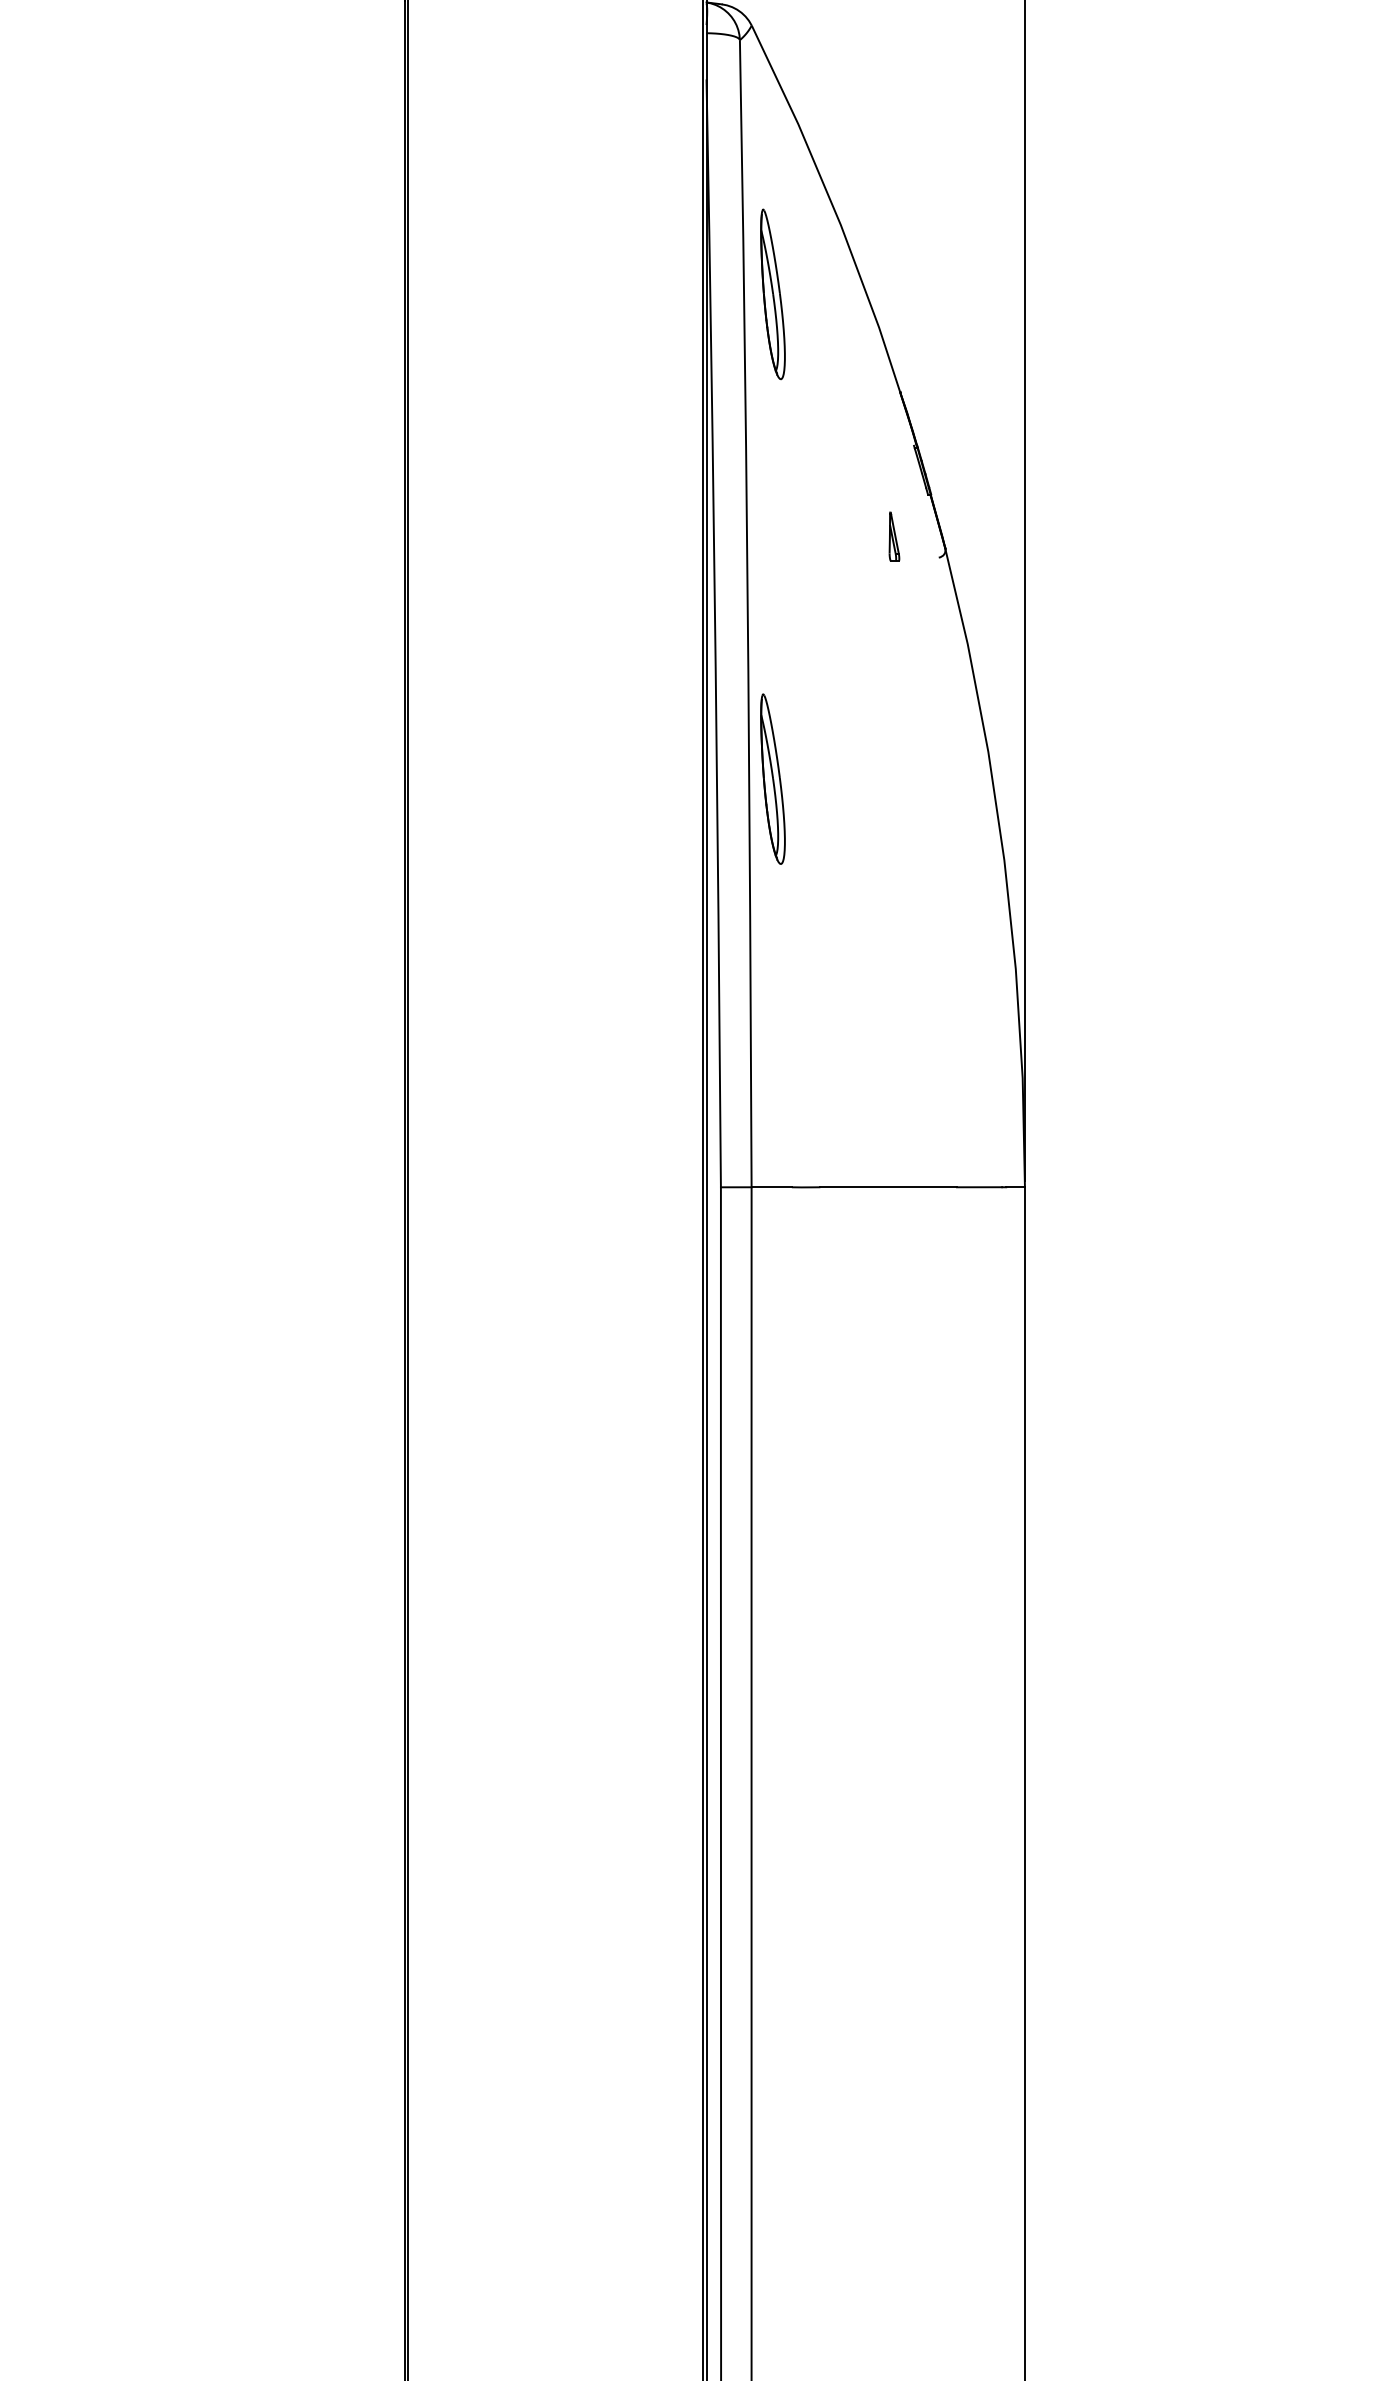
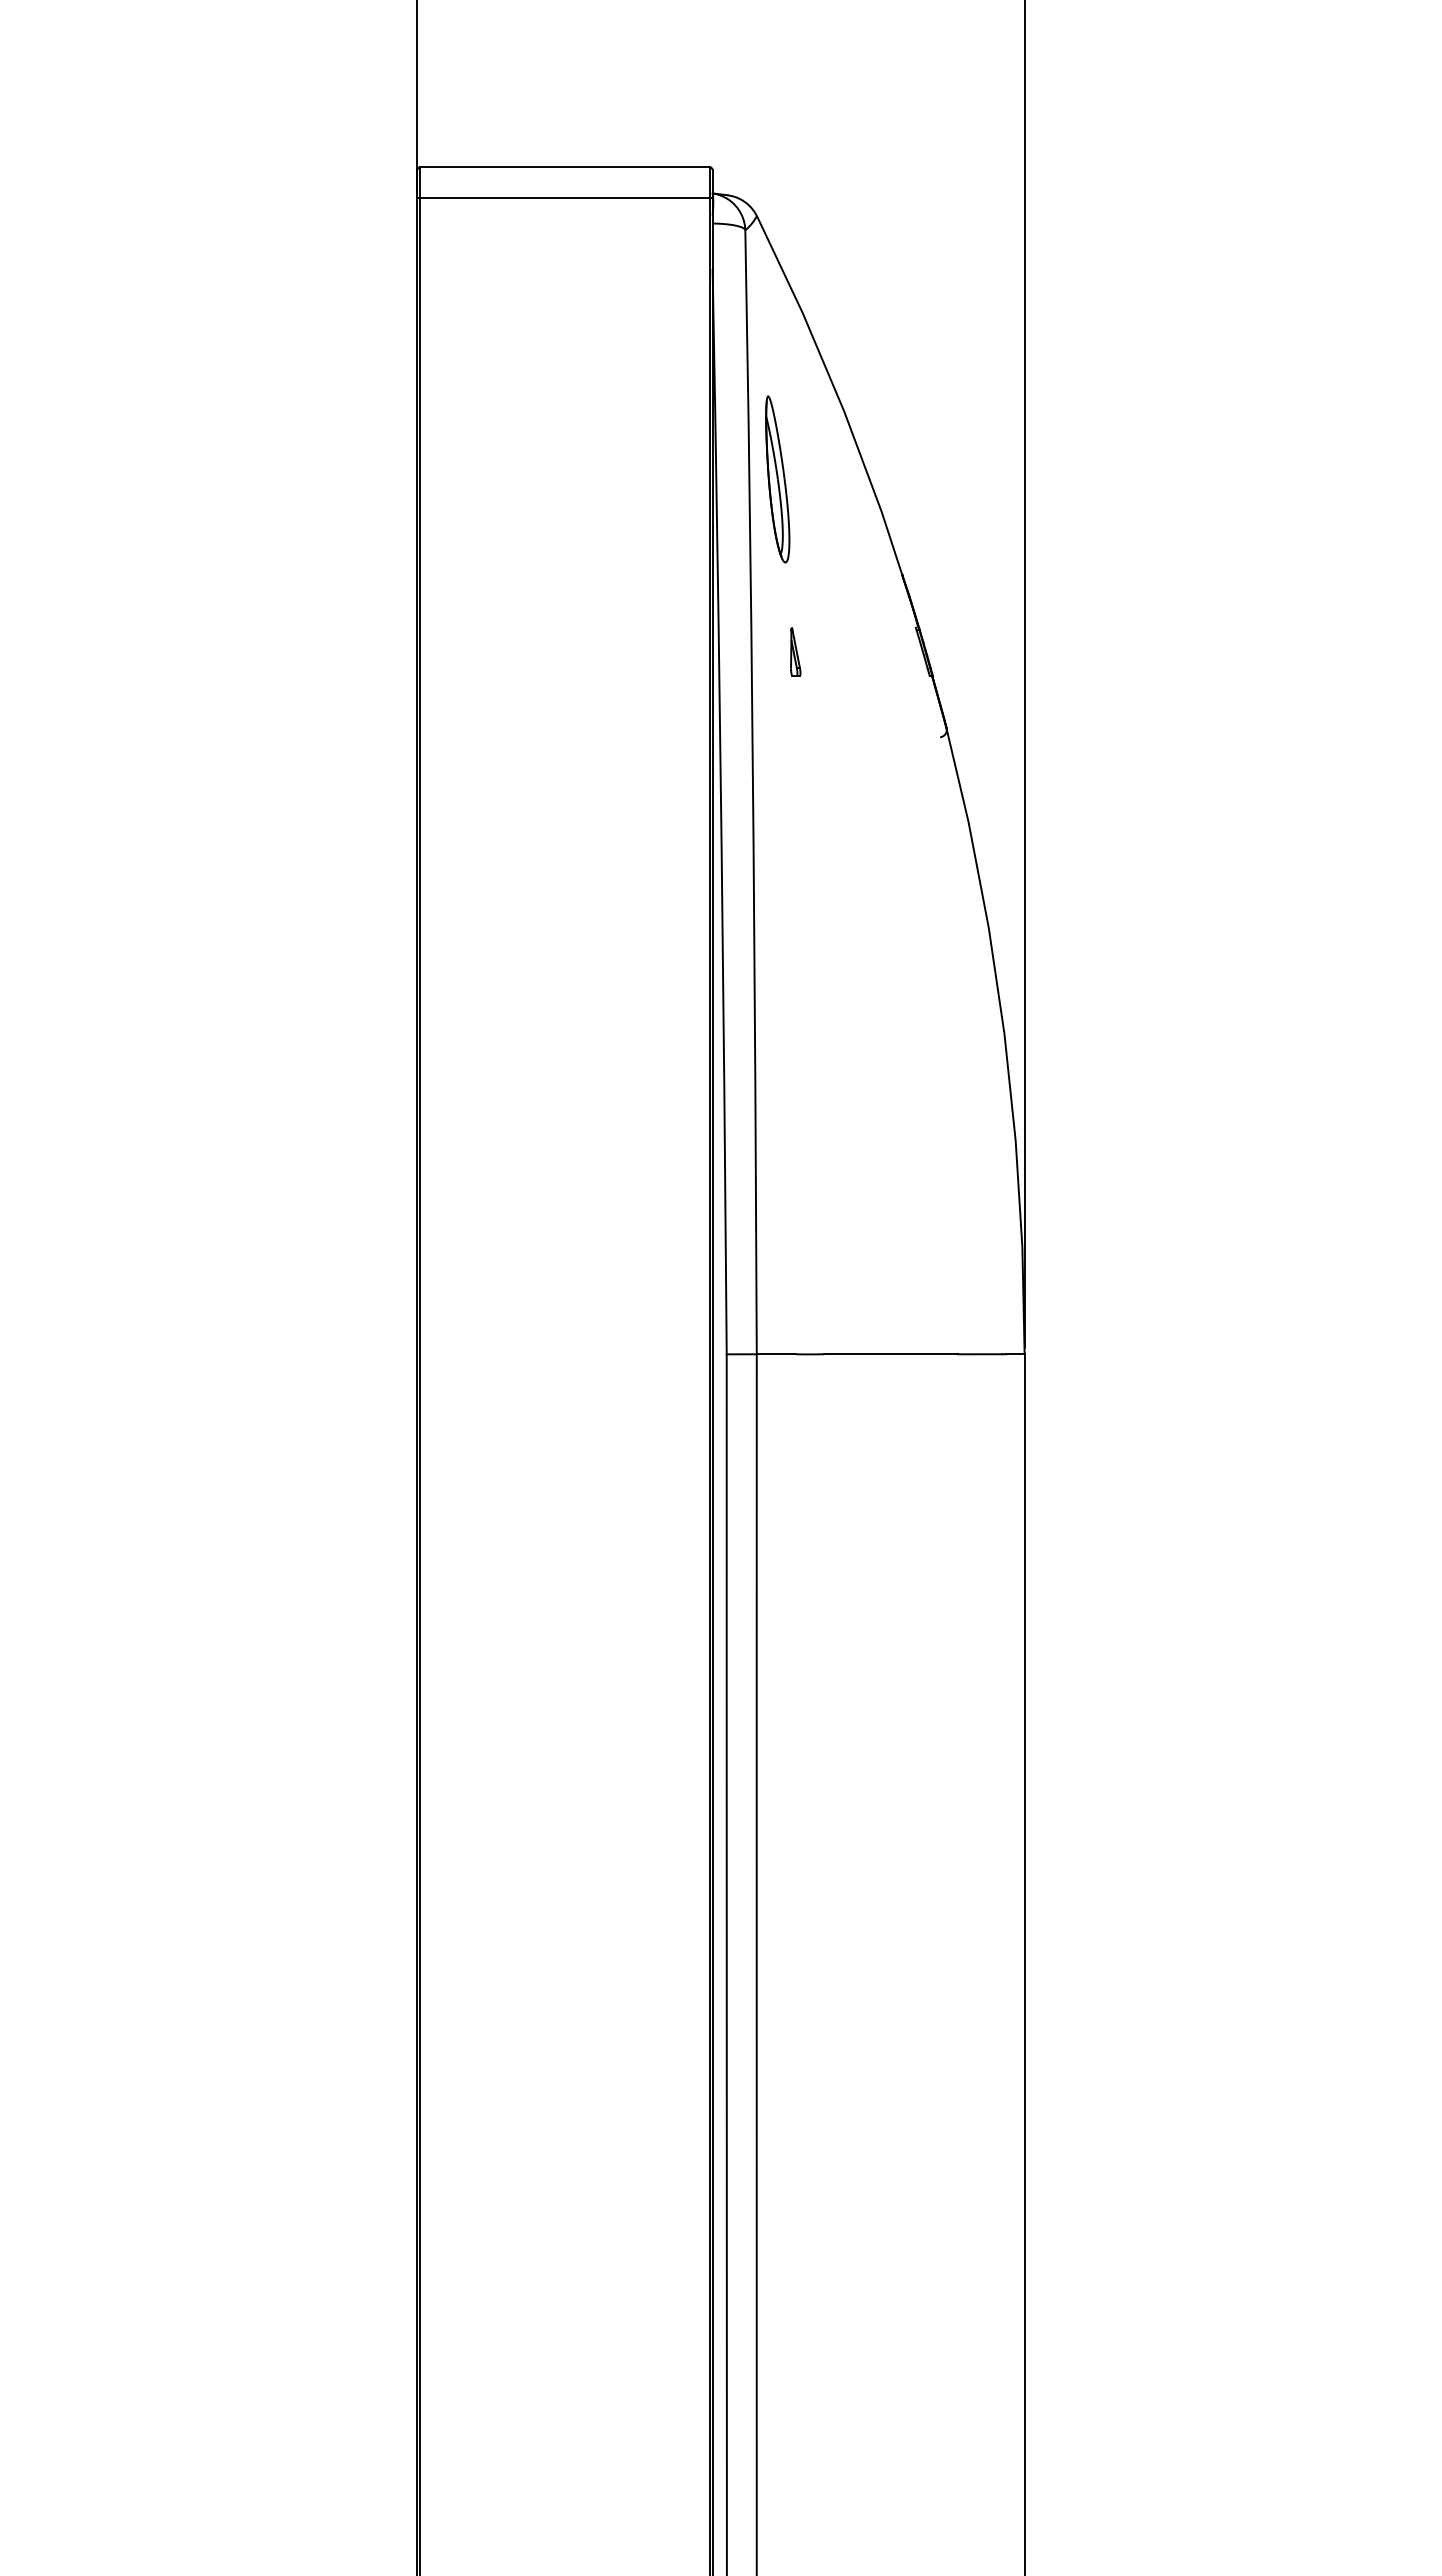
line: (555, 6) -> (564, 197), added
part: (894, 536) -> (795, 651), moved
part: (772, 779) -> (777, 954), removed

